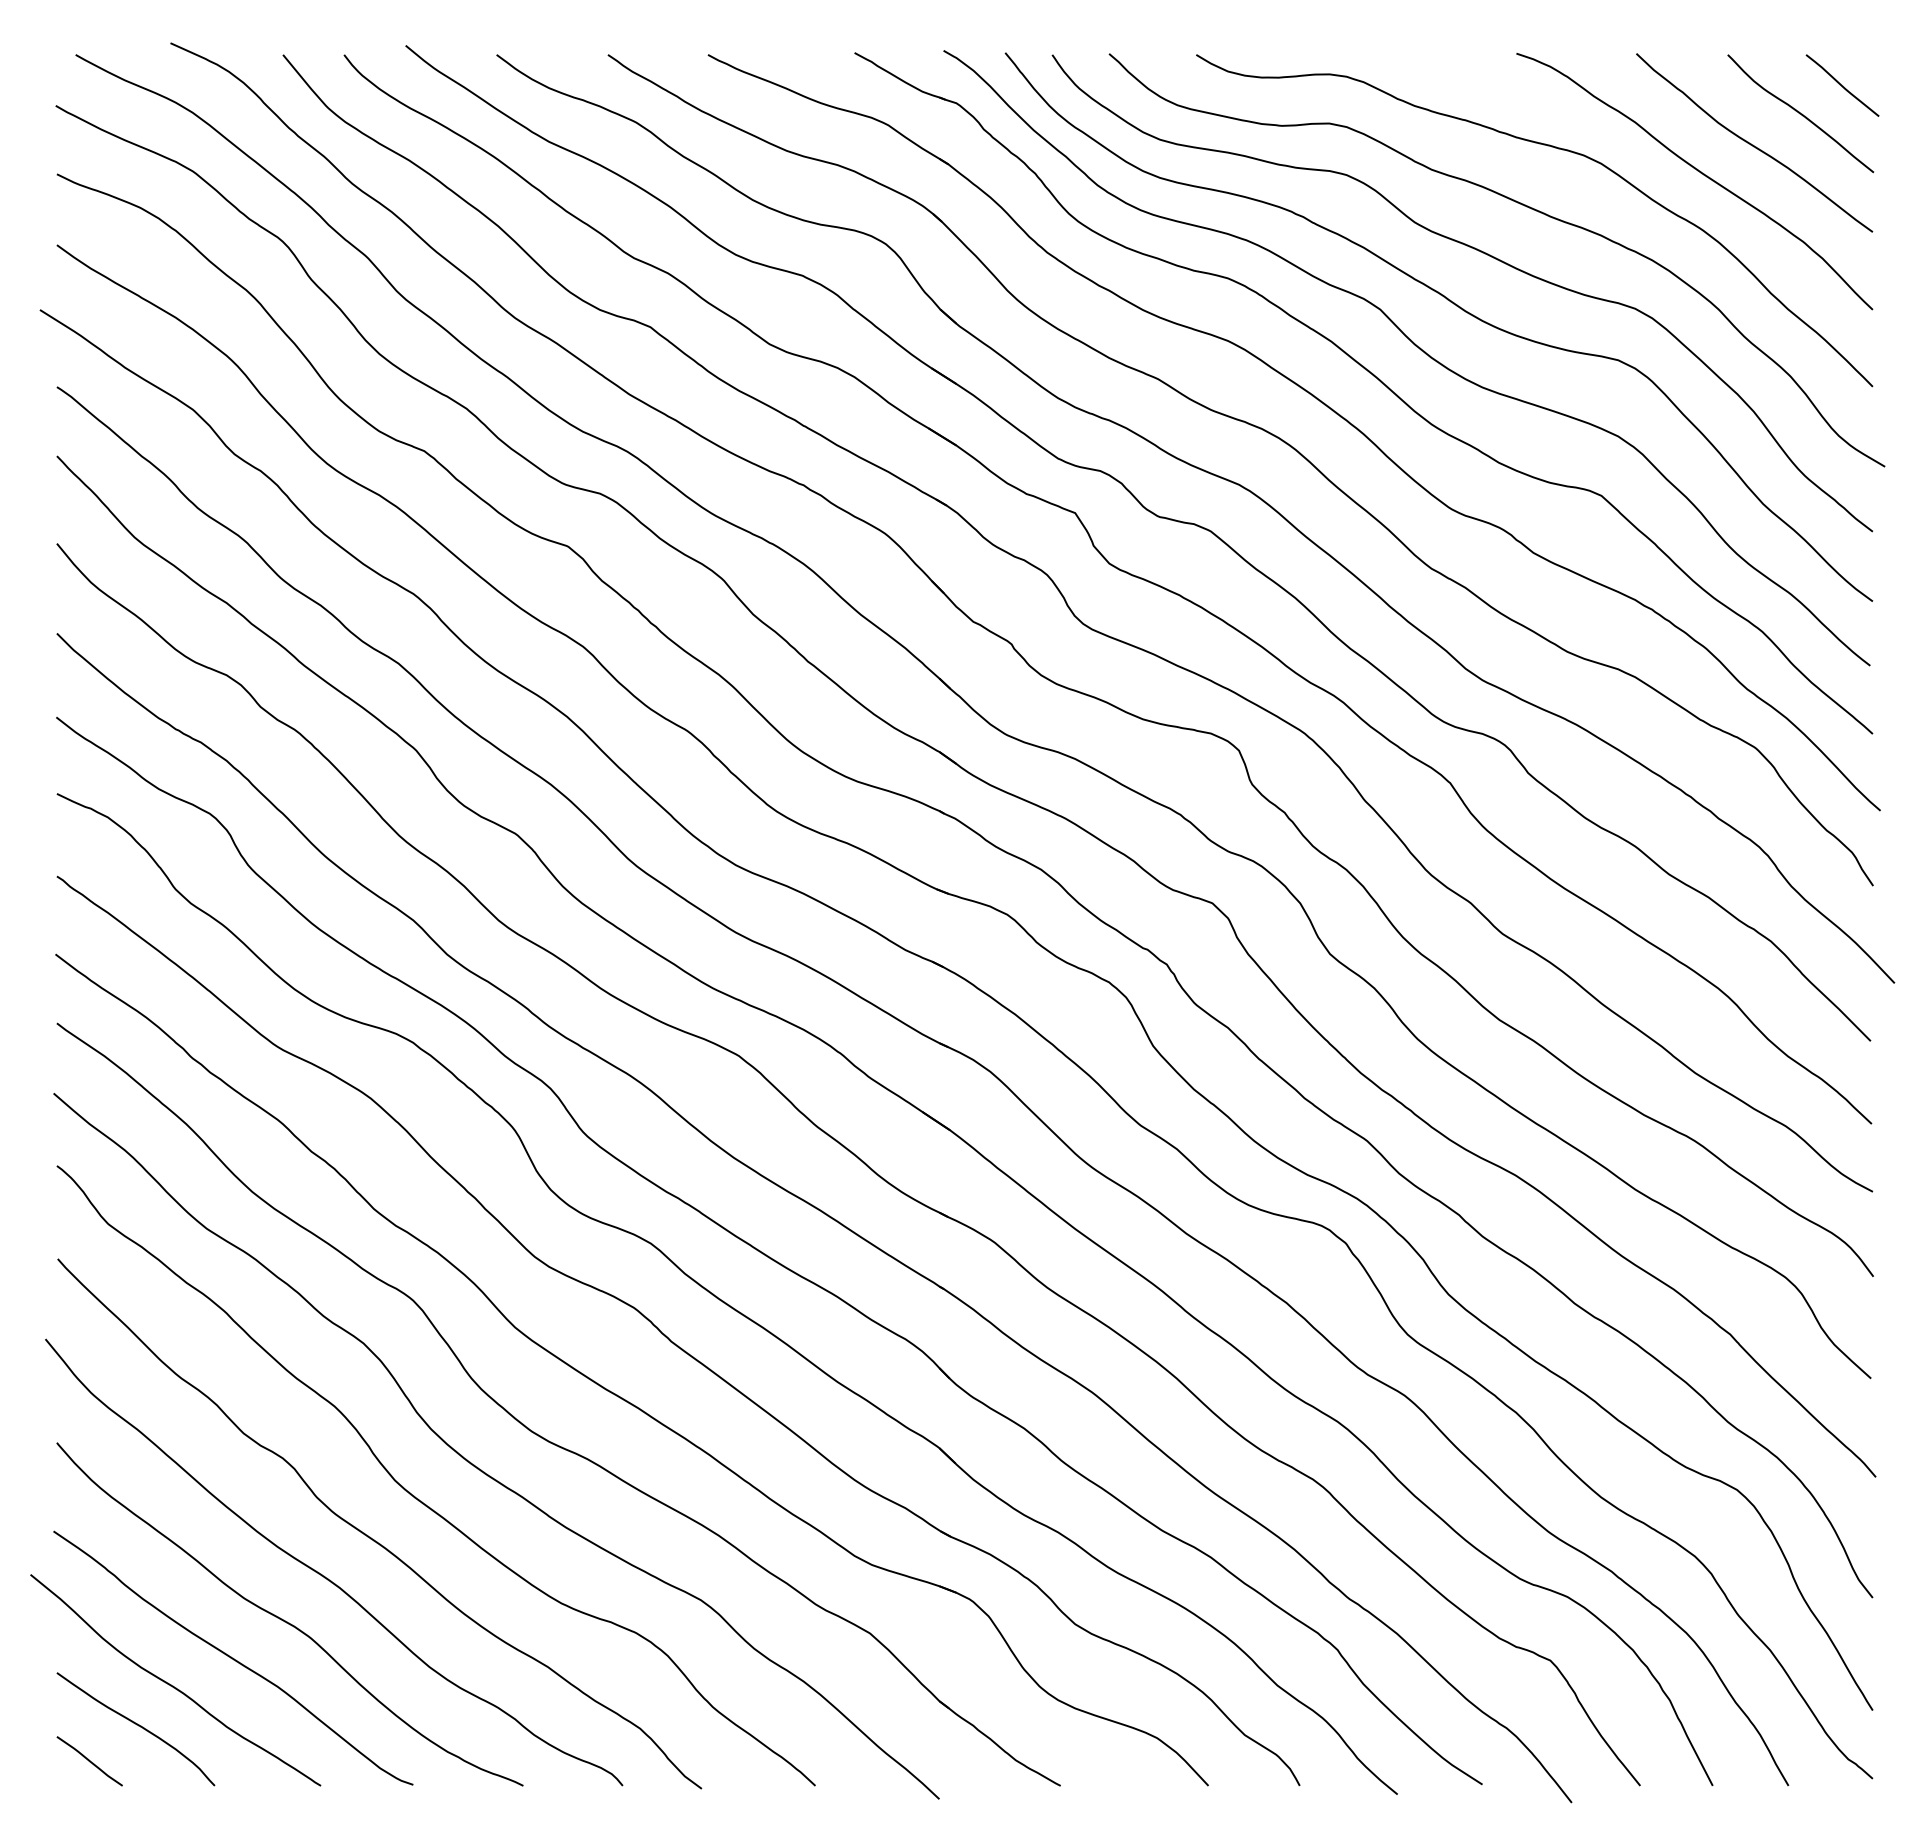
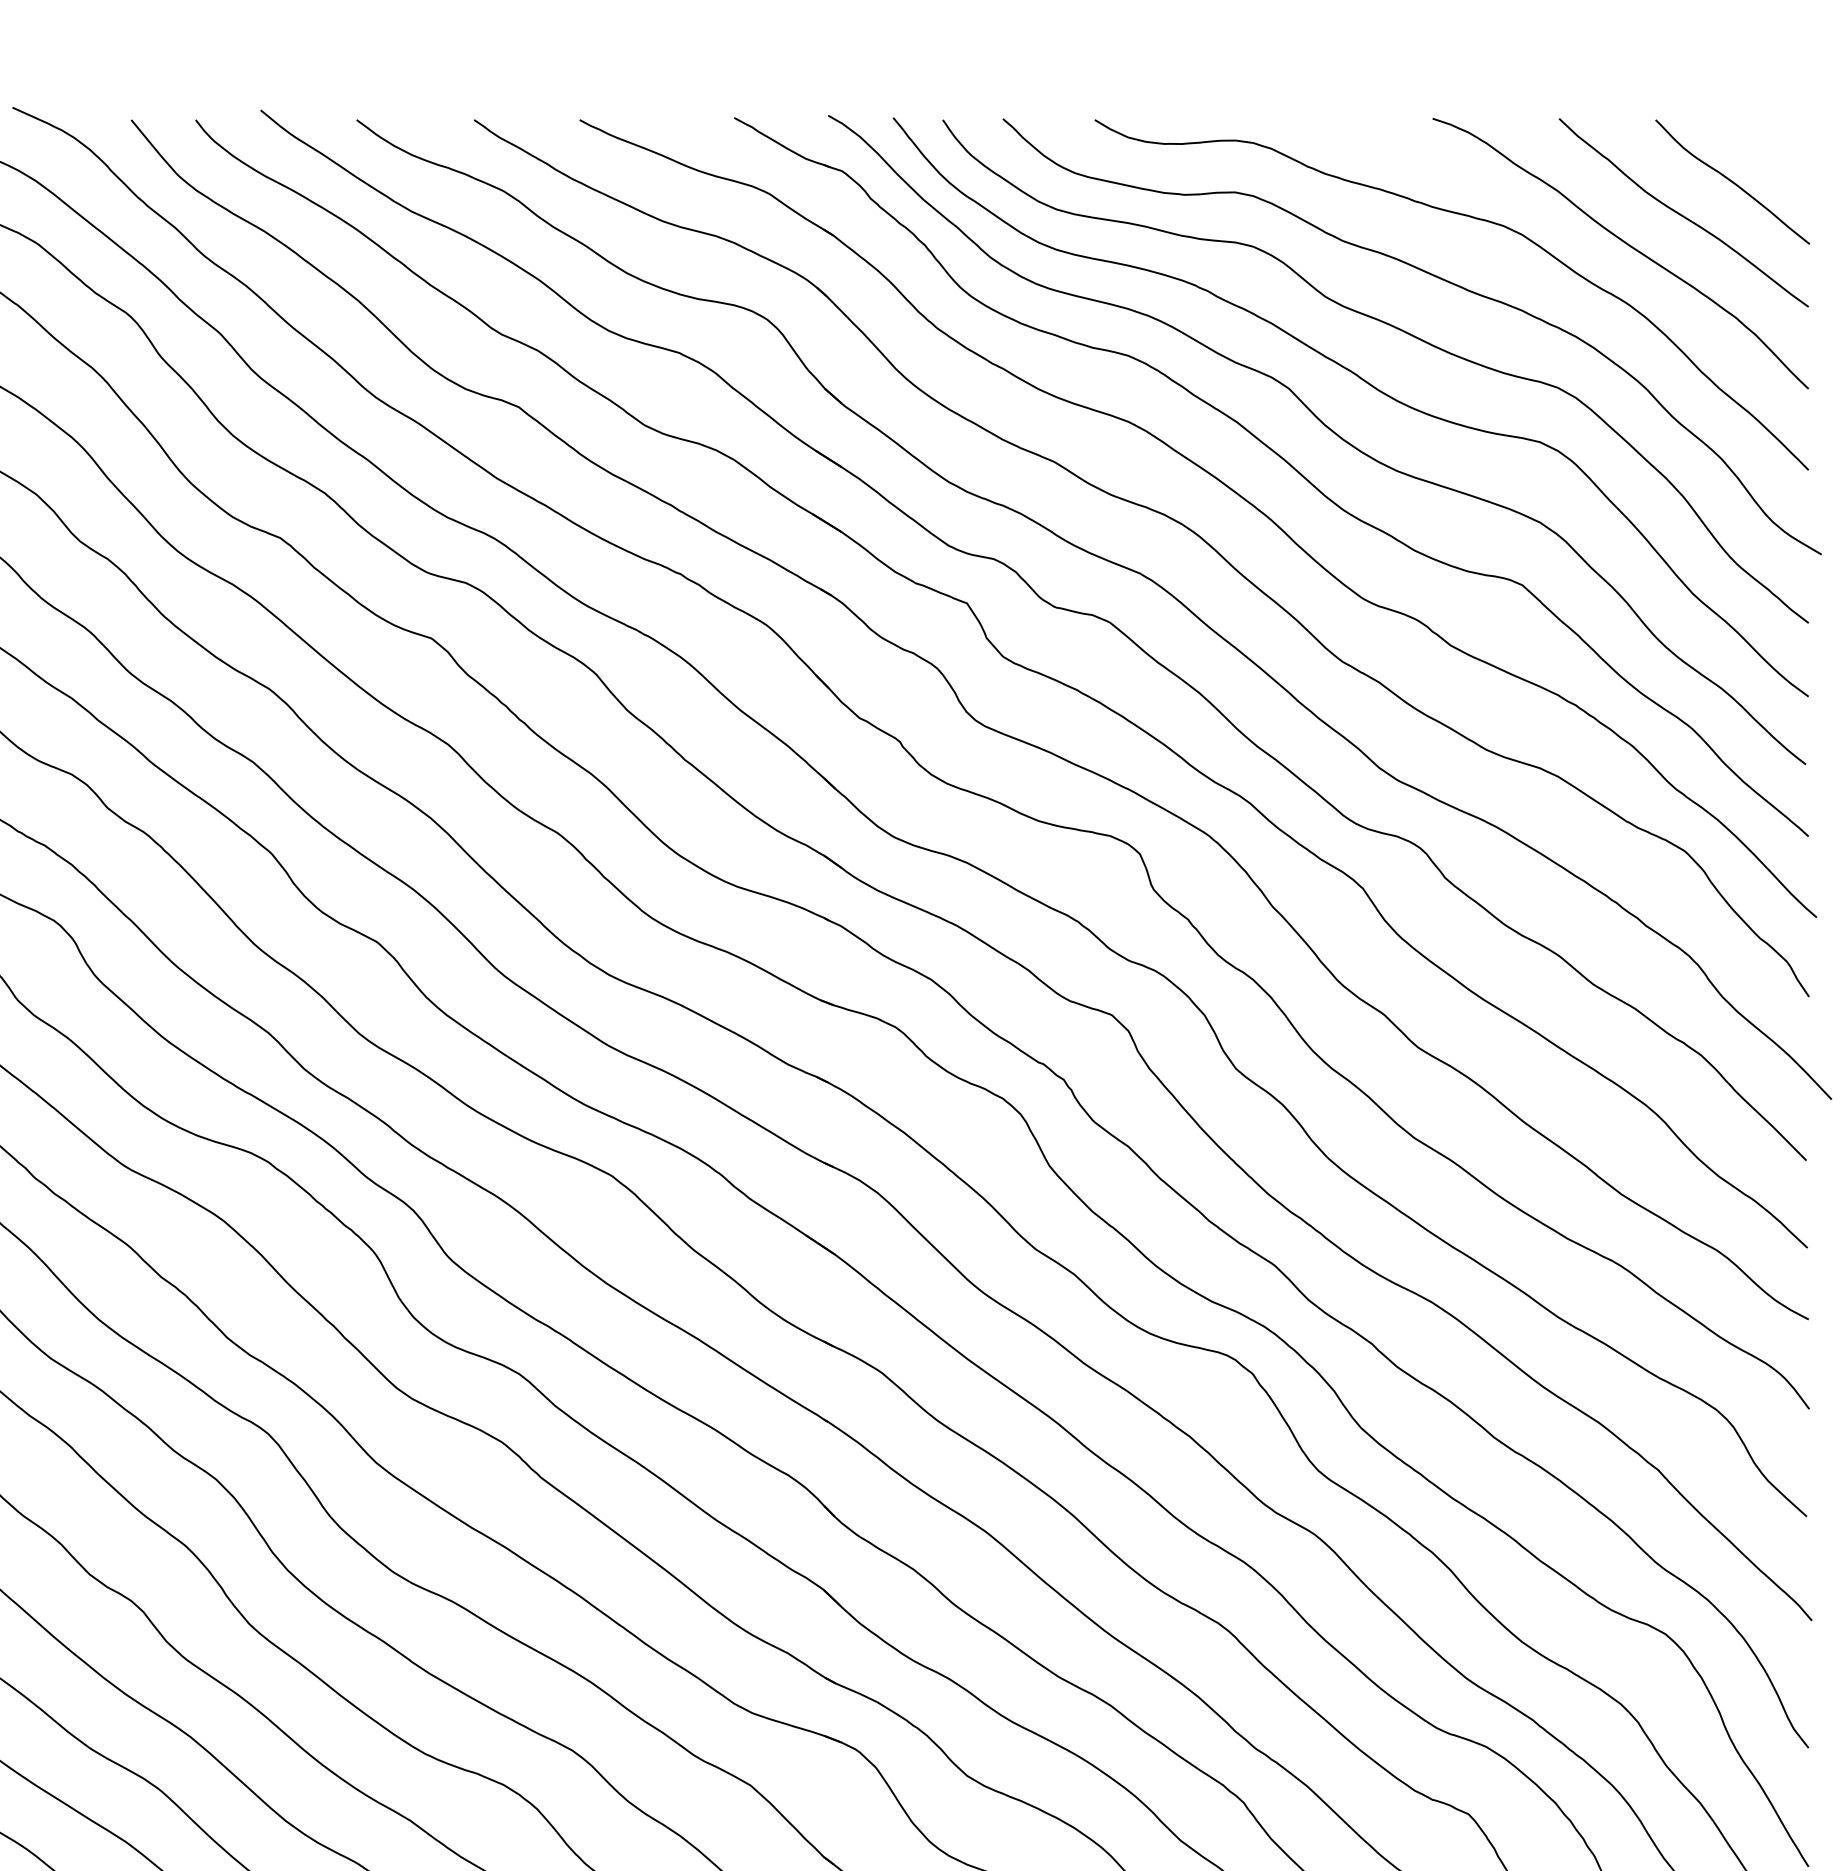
curve: (1842, 85) -> (1776, 152), removed

